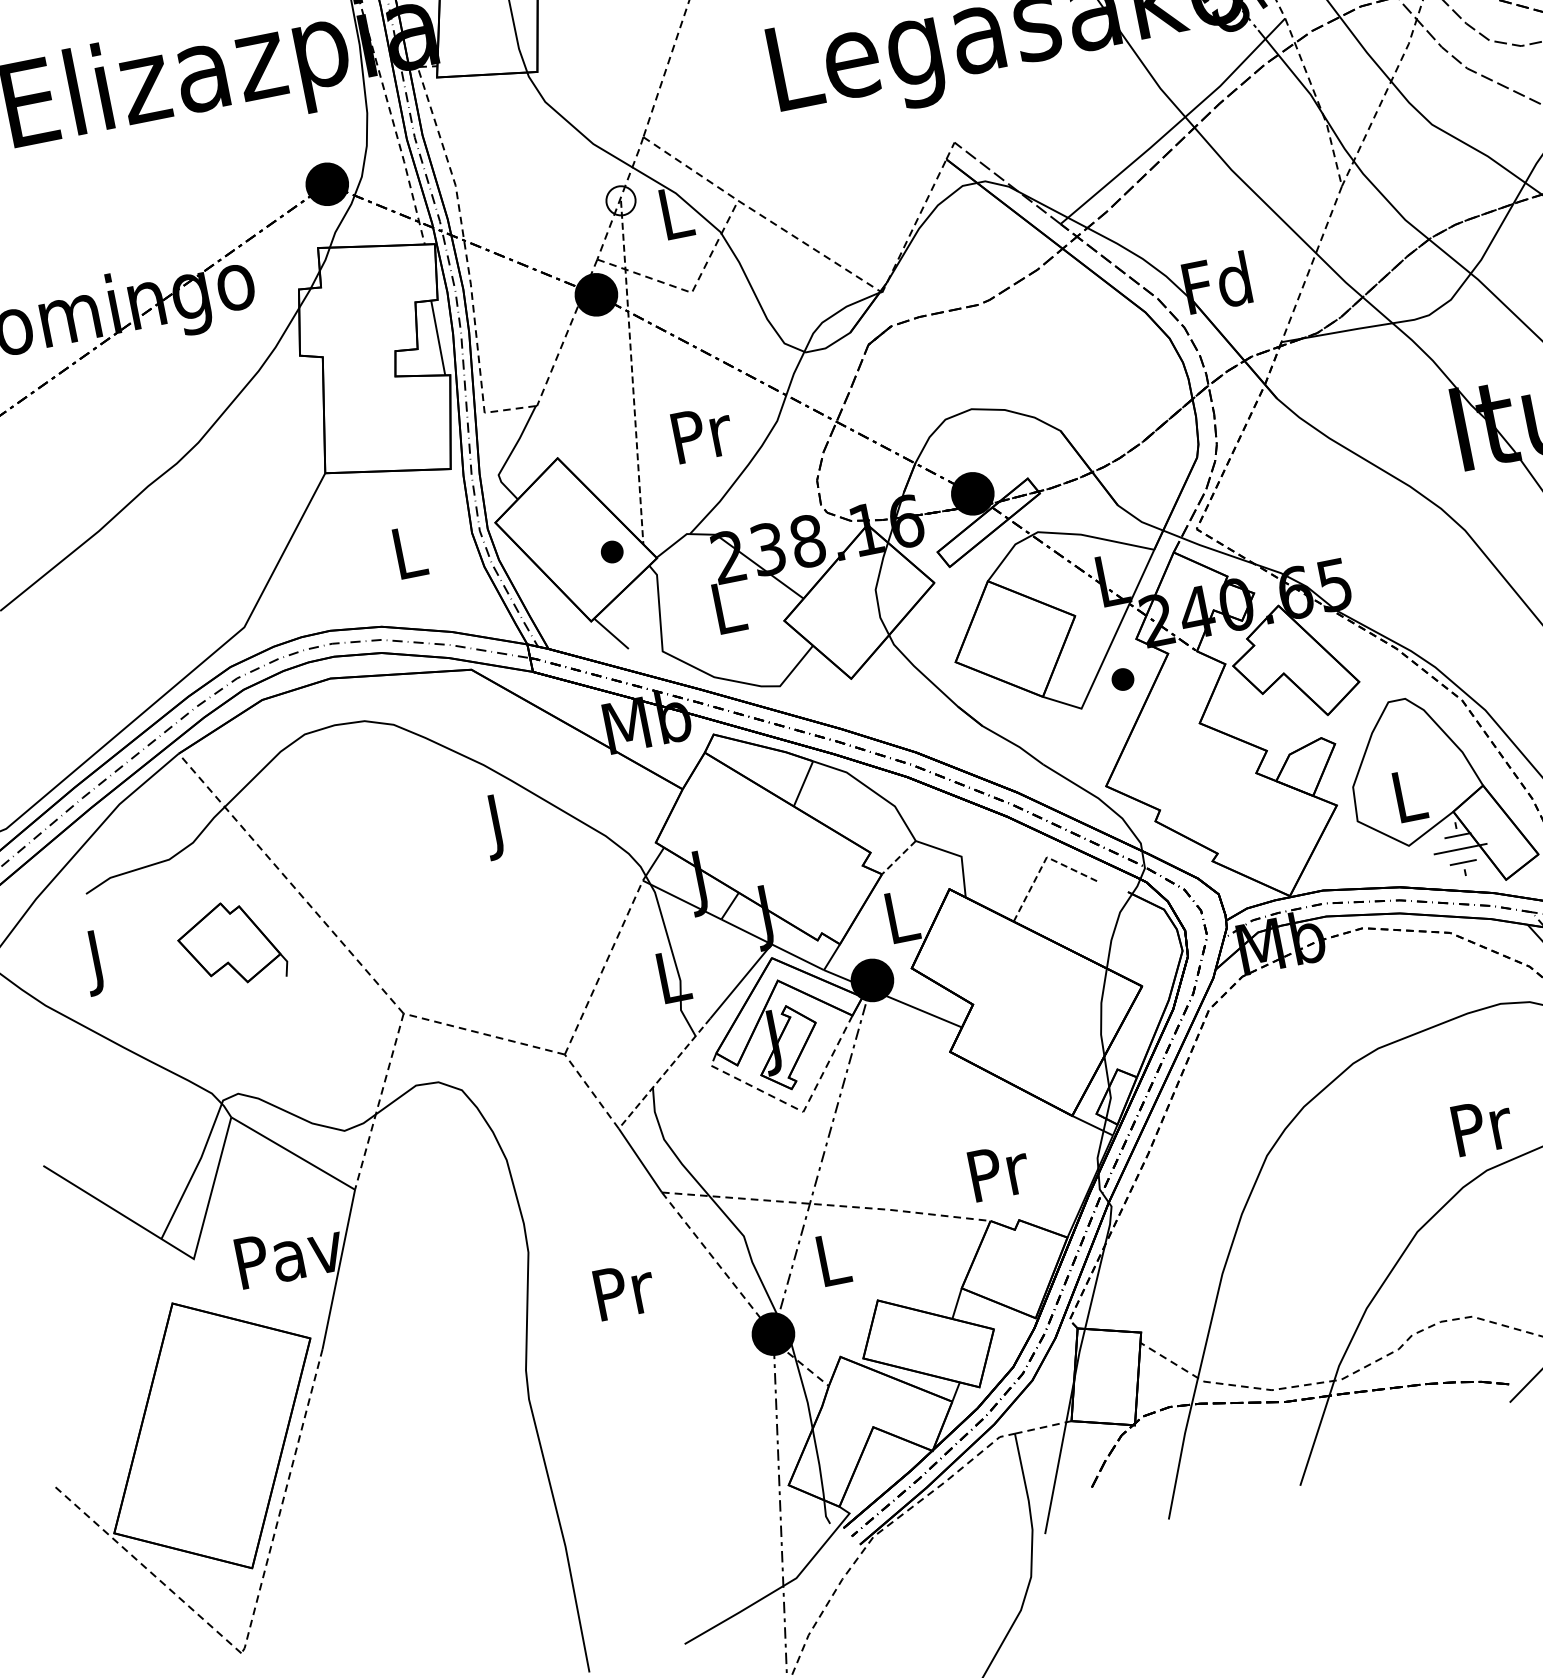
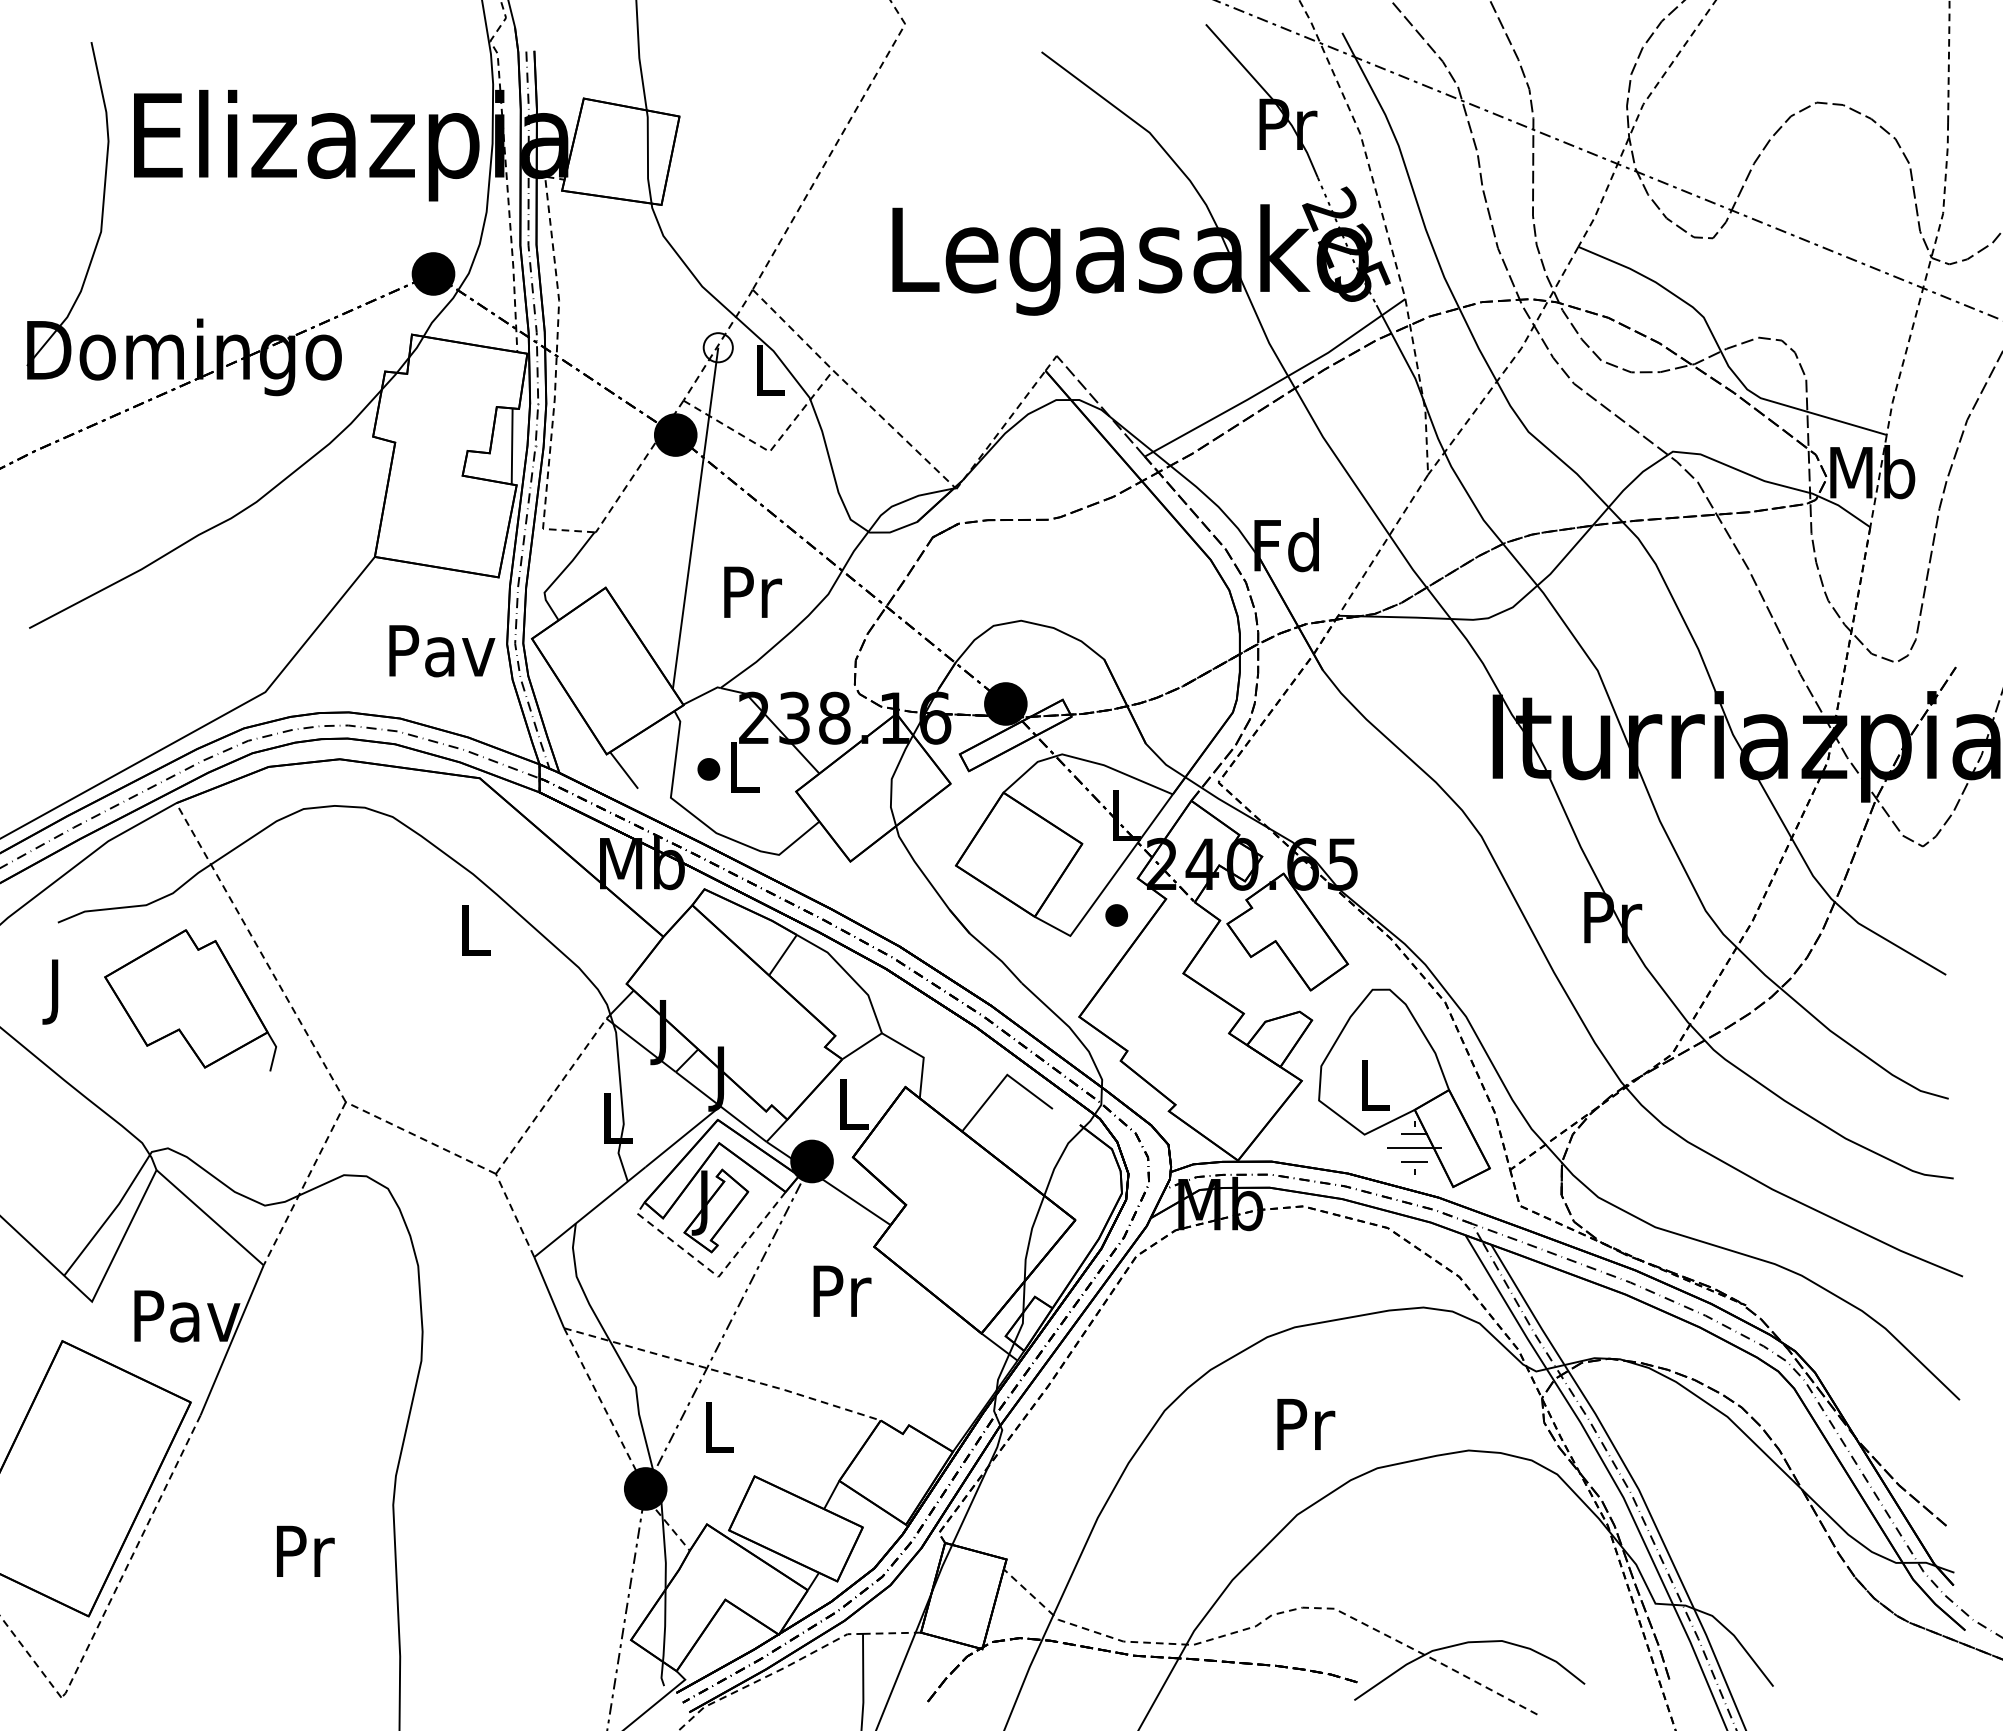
line: (632, 372) -> (695, 518), dashed -> solid
text: (410, 552) -> (442, 651), L -> Pav
part: (611, 552) -> (708, 769), moved
text: (498, 825) -> (475, 936), J -> L
line: (899, 857) -> (862, 1046), dashed -> solid
line: (1043, 863) -> (1002, 1080), dashed -> solid
part: (231, 944) -> (190, 1000), size x1.67
line: (664, 1074) -> (589, 1212), dashed -> solid
text: (1483, 1126) -> (1306, 1424), moved
text: (999, 1171) -> (842, 1290), moved
text: (624, 1289) -> (305, 1550), moved

